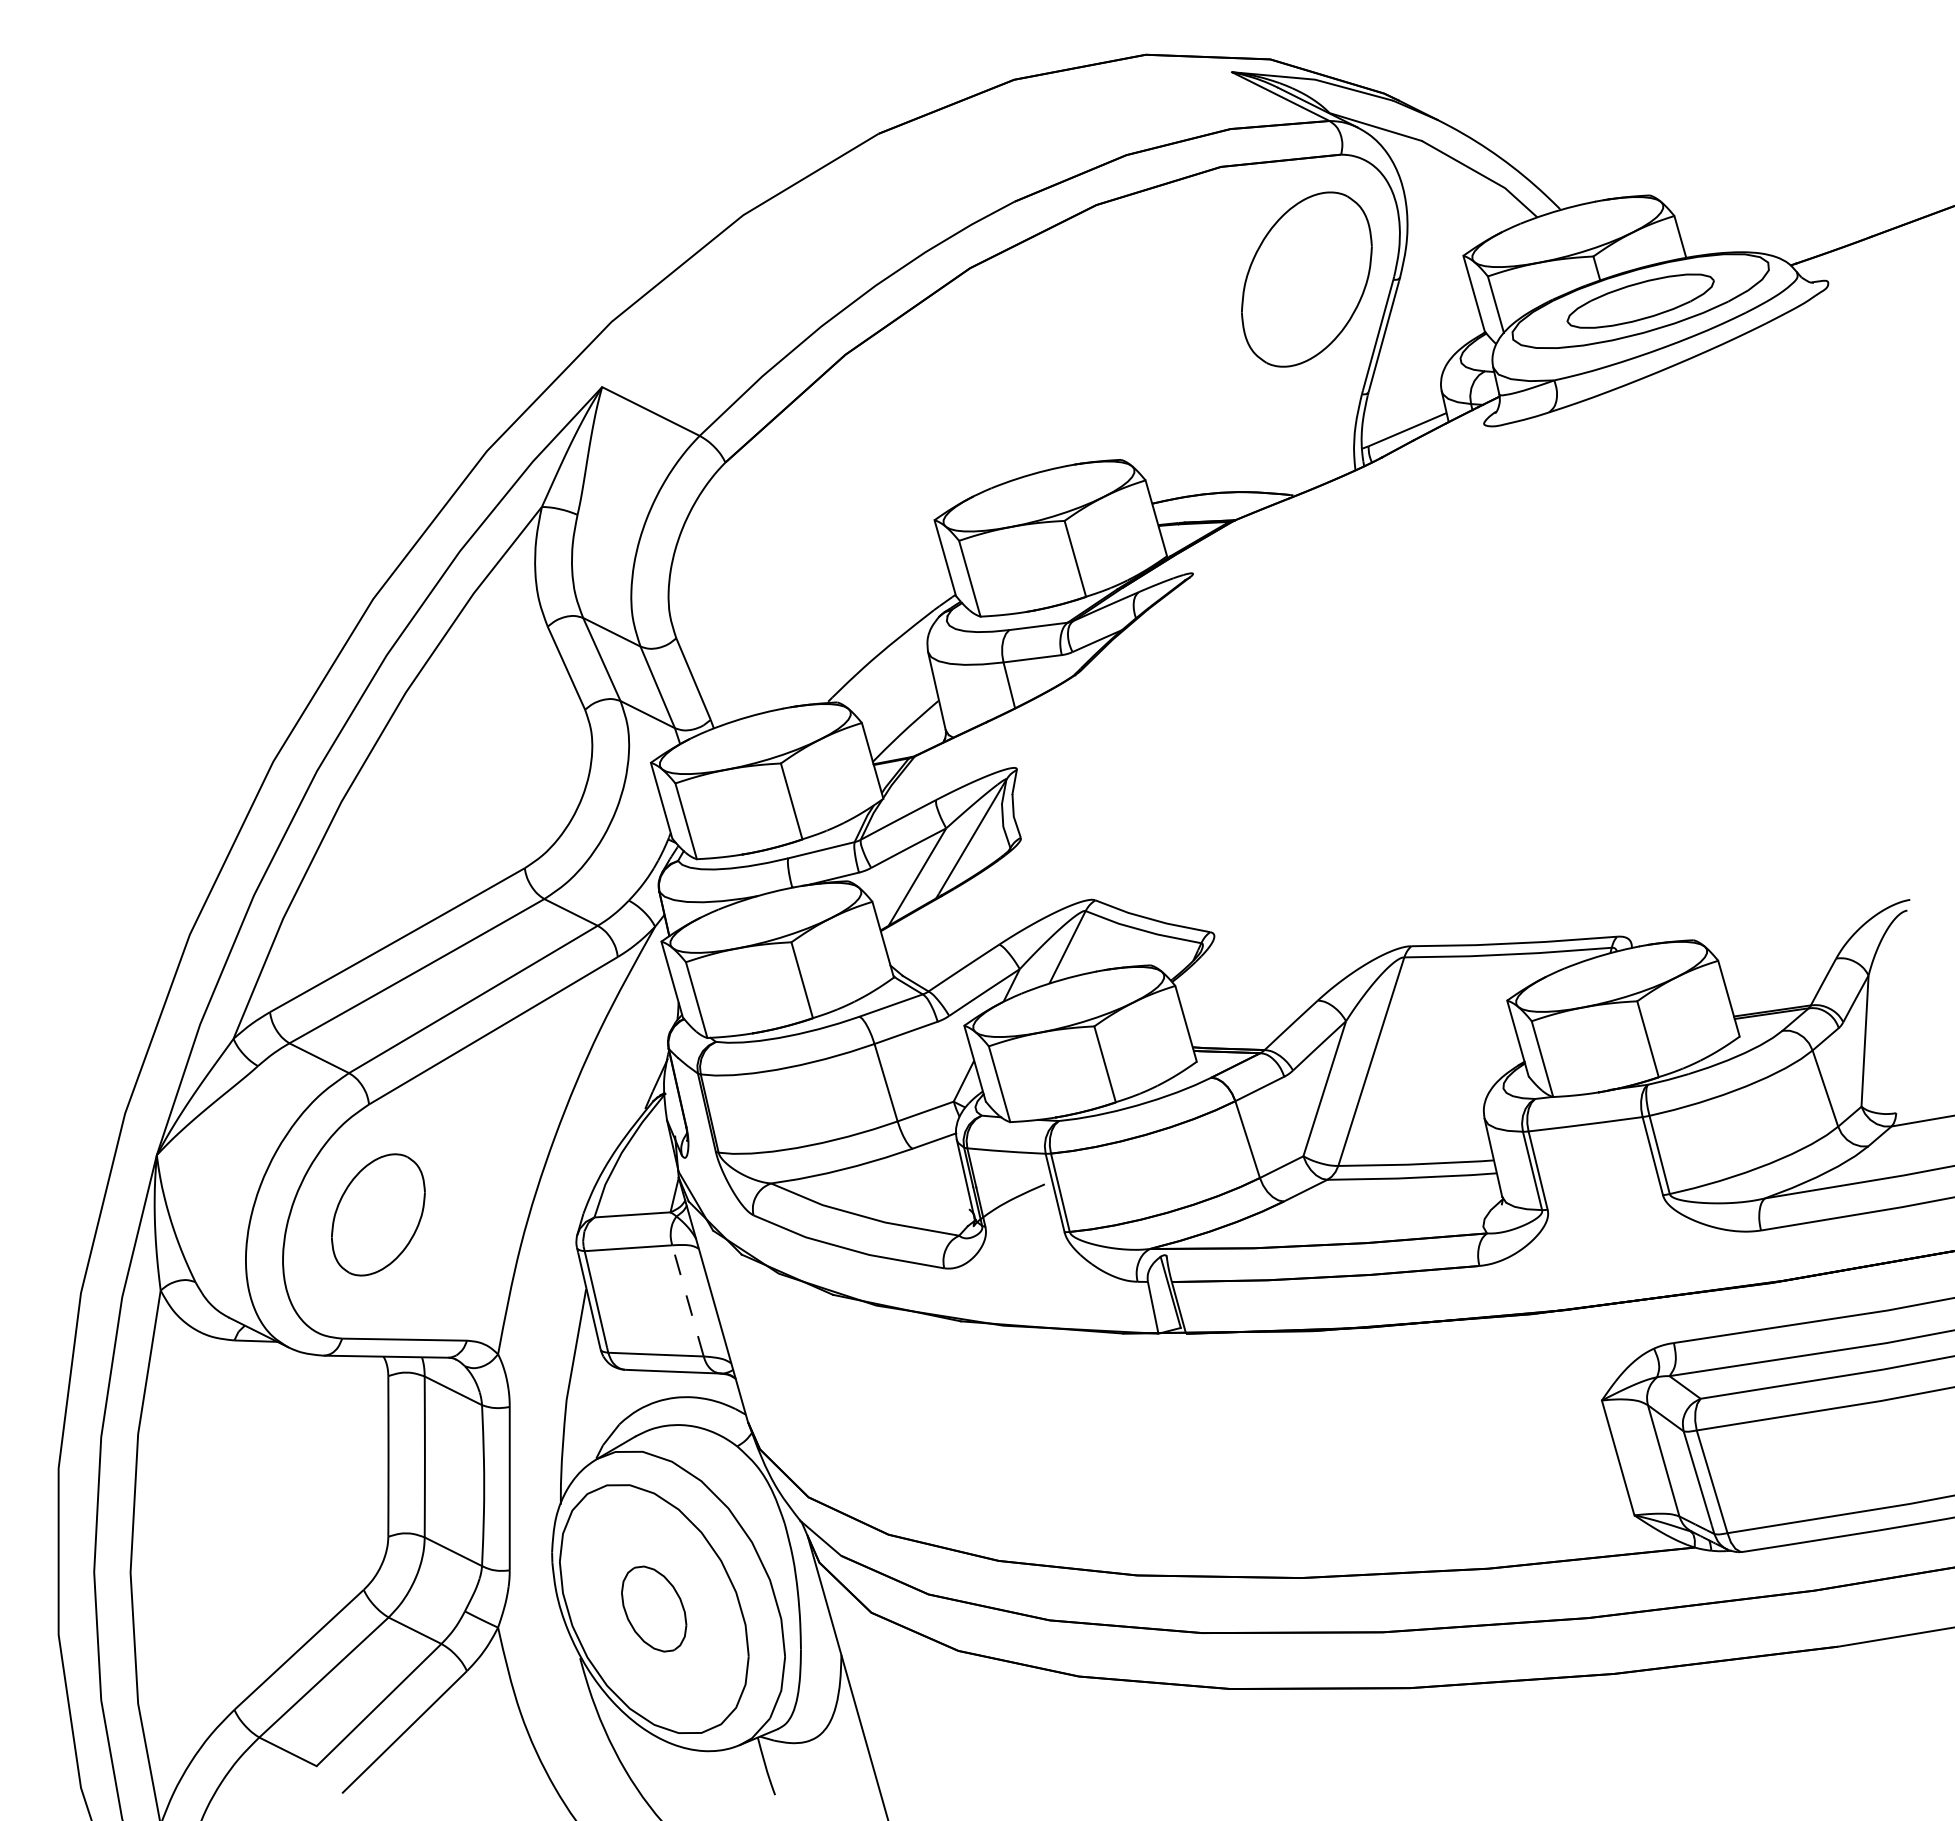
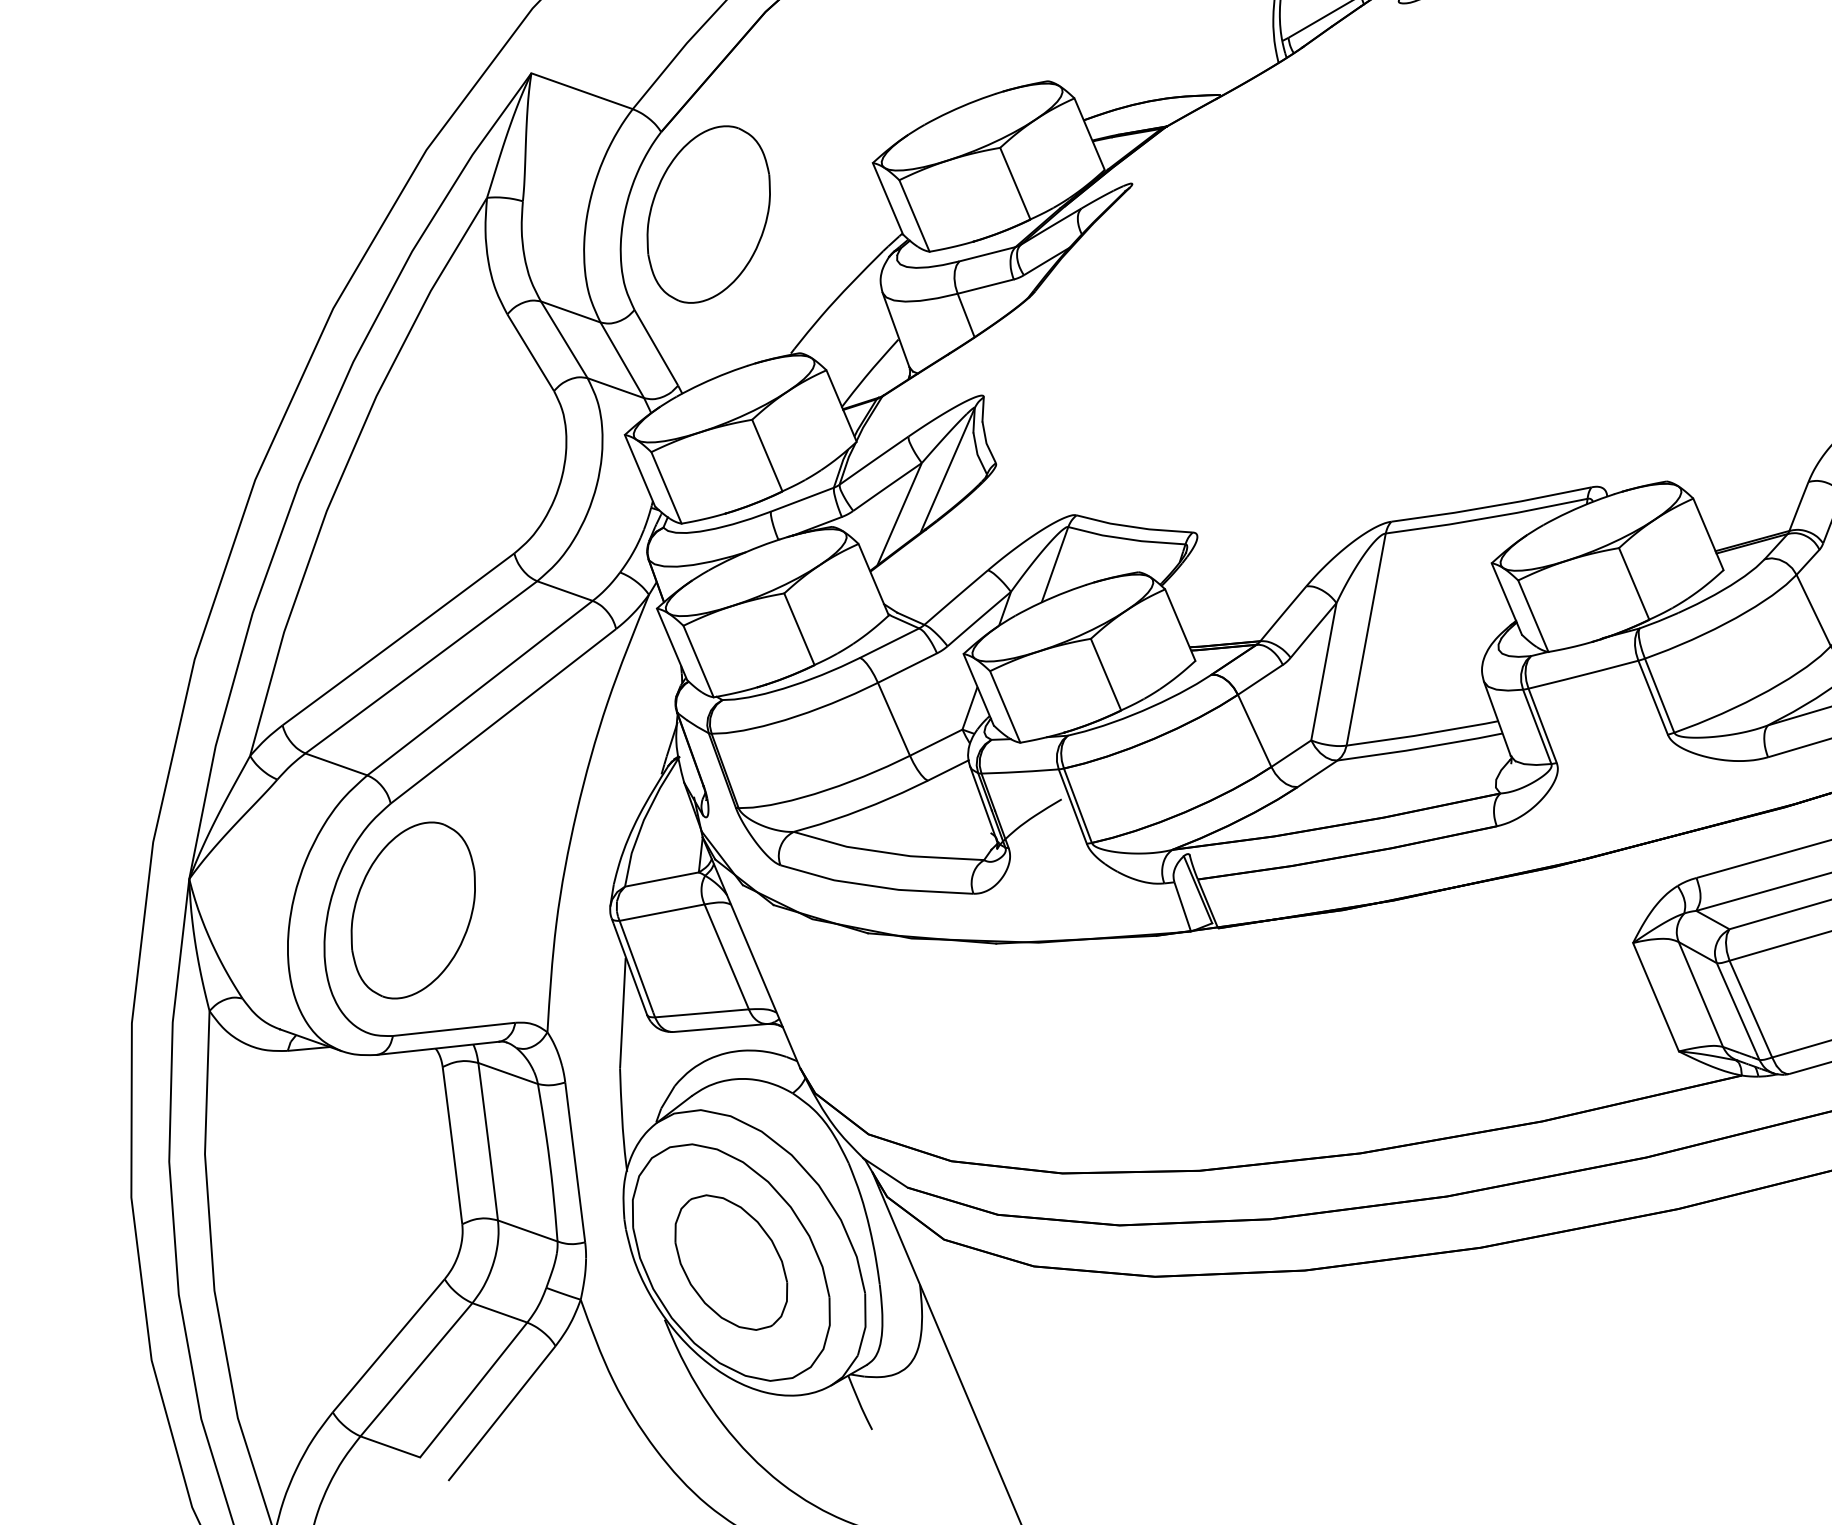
part: (762, 551) -> (708, 214), added
part: (378, 1214) -> (413, 910), size x1.43
line: (688, 1300) -> (727, 956), dashed -> solid
part: (653, 1608) -> (730, 1262), size x1.67

